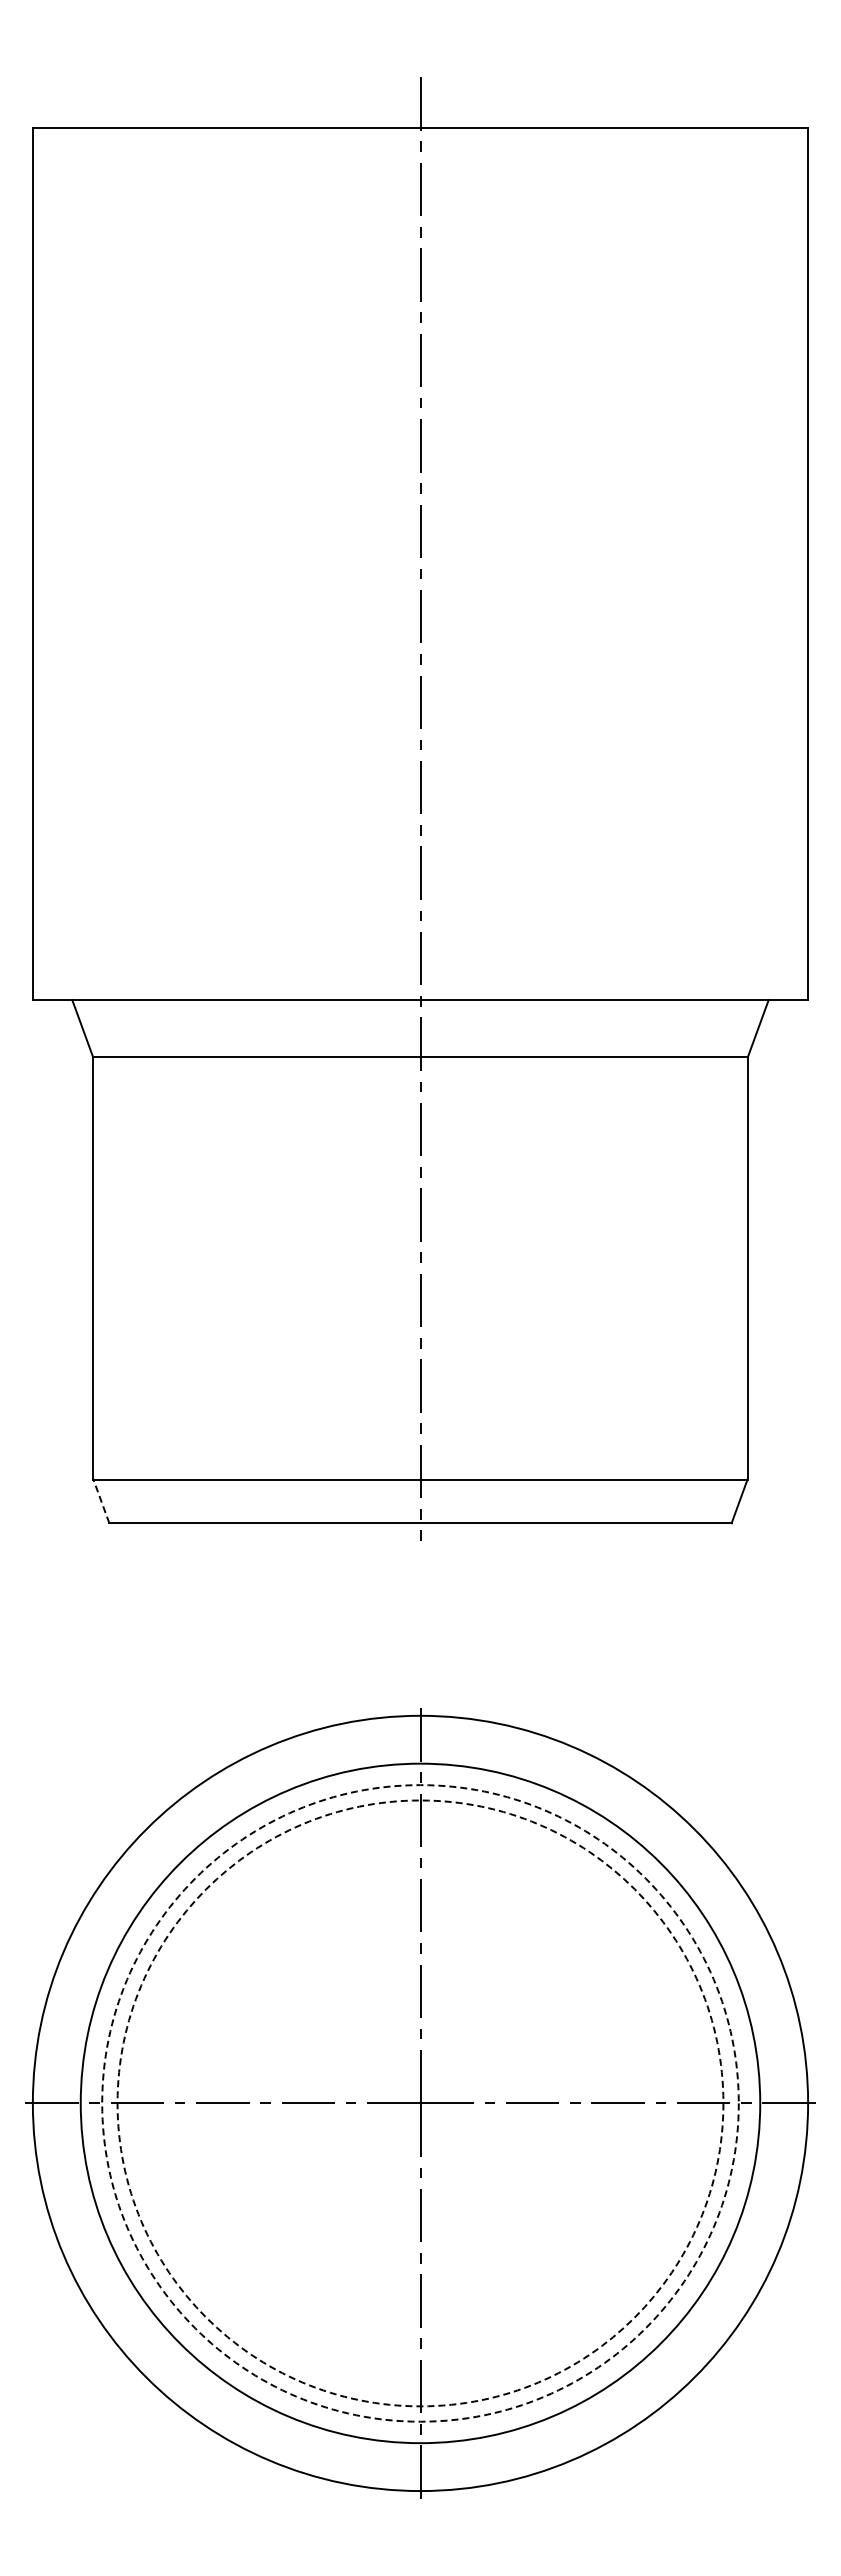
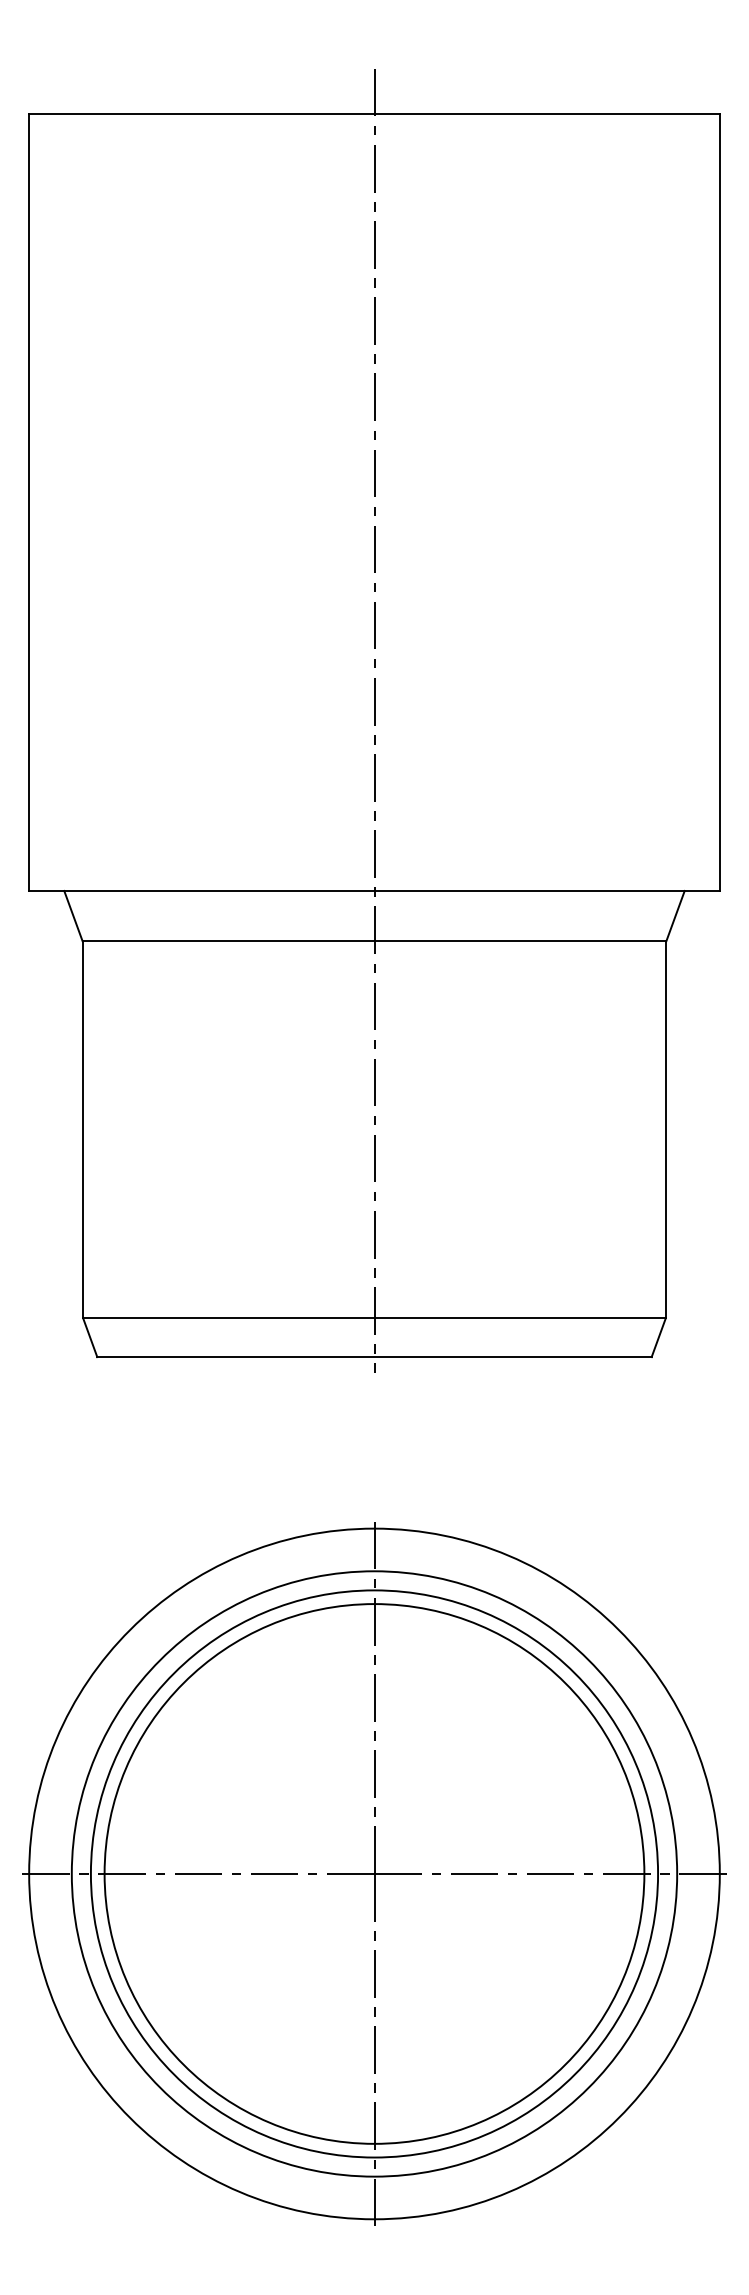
line: (101, 1501) -> (90, 1337), dashed -> solid
circle: (420, 2103) -> (374, 1874), dashed -> solid
circle: (420, 2103) -> (374, 1874), dashed -> solid

